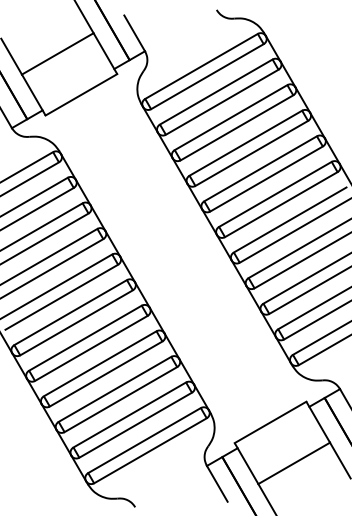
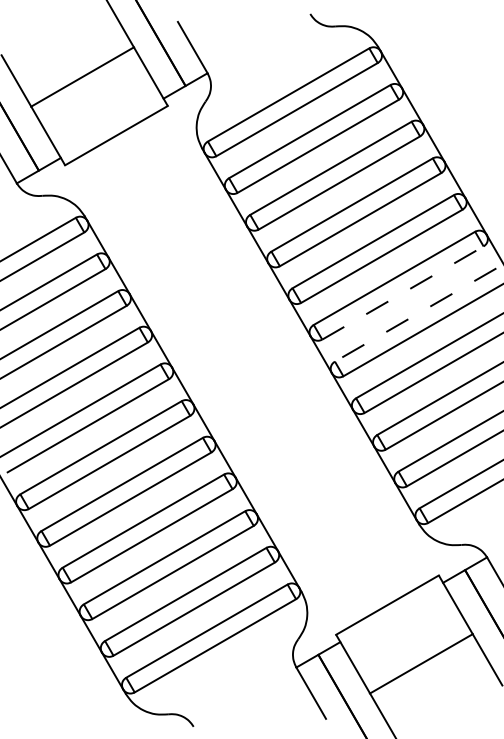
line: (281, 204) -> (403, 292), solid -> dashed
line: (289, 220) -> (414, 315), solid -> dashed

